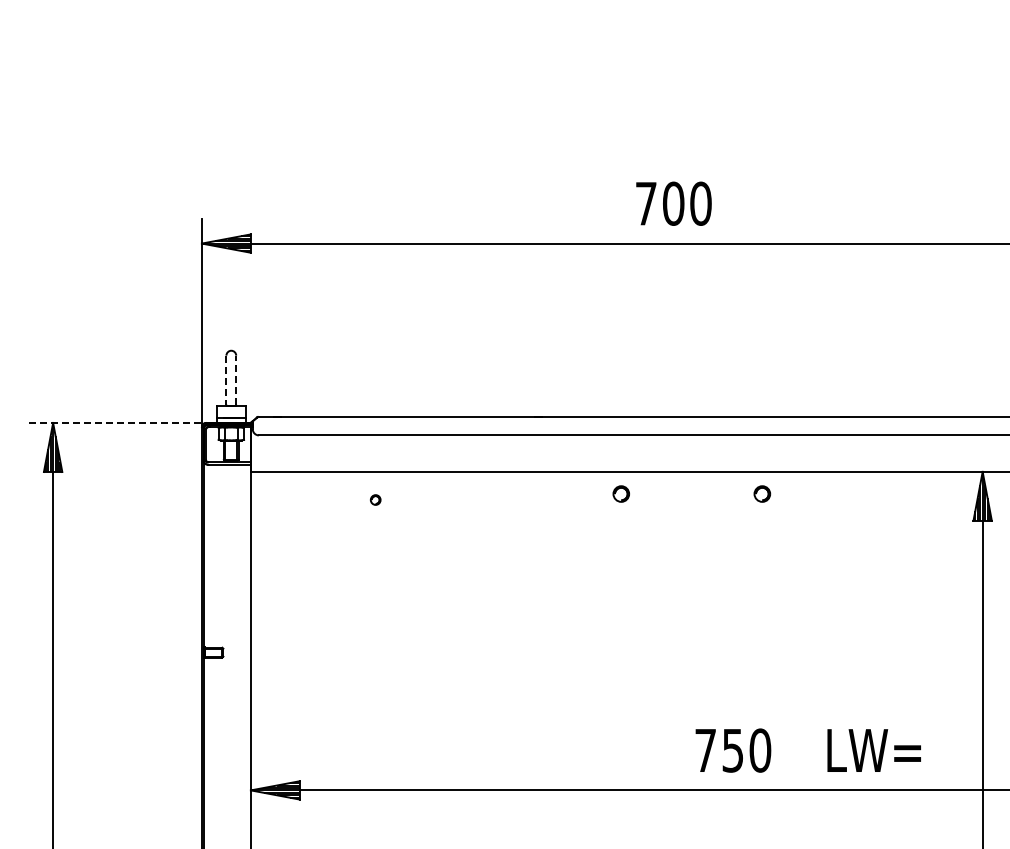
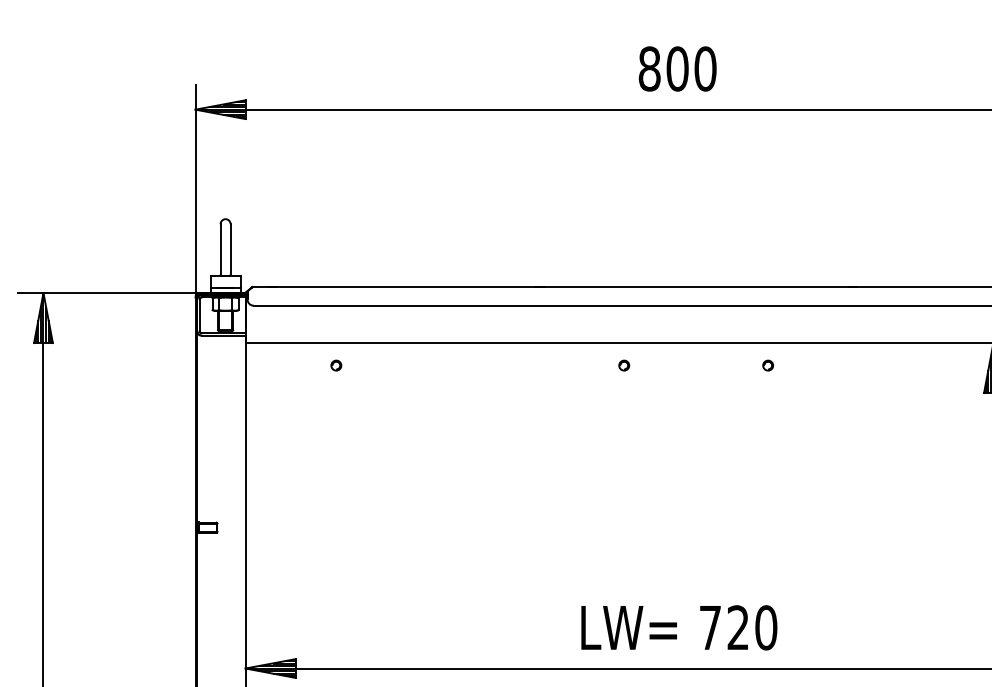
text: (646, 203) -> (649, 68), 700 -> 800
line: (236, 379) -> (230, 248), dashed -> solid
line: (226, 380) -> (220, 249), dashed -> solid
line: (117, 423) -> (109, 293), dashed -> solid
part: (621, 493) -> (624, 365), size x0.62
part: (761, 493) -> (767, 365), size x0.62
part: (375, 499) -> (336, 365), moved
text: (732, 750) -> (737, 627), 750 -> 720
text: (873, 750) -> (628, 627), moved

